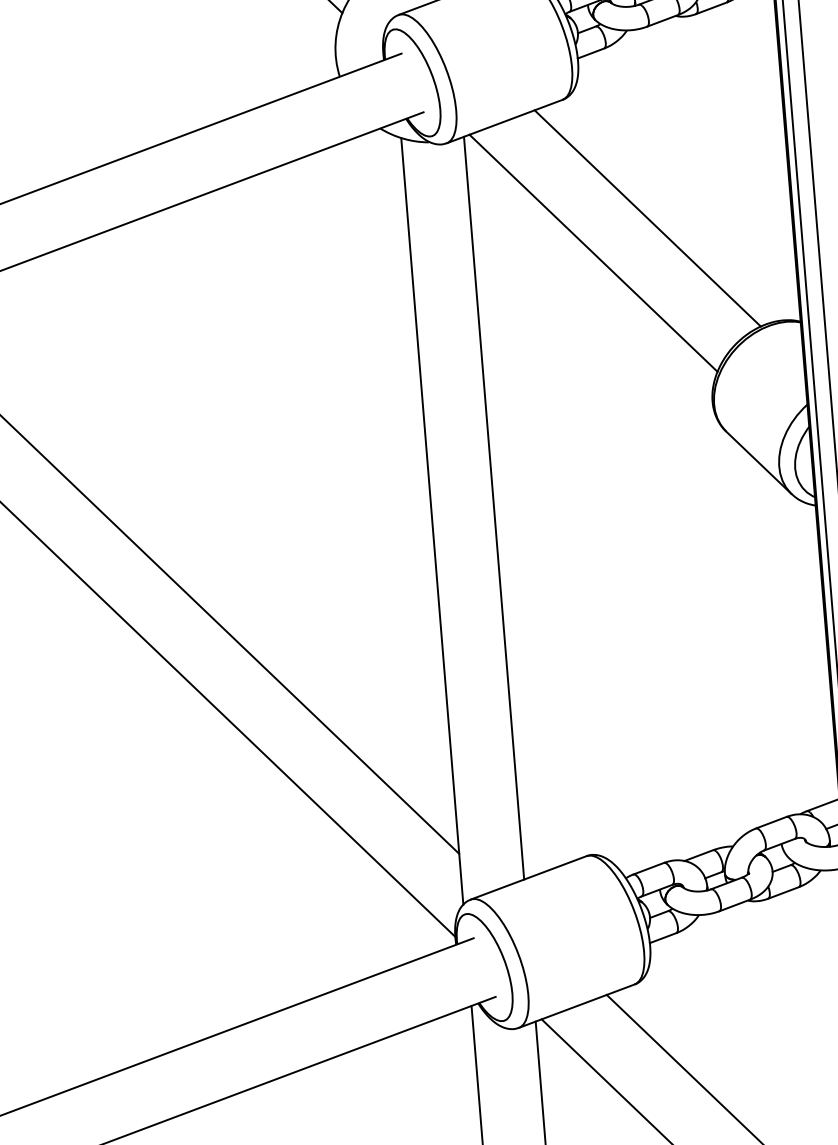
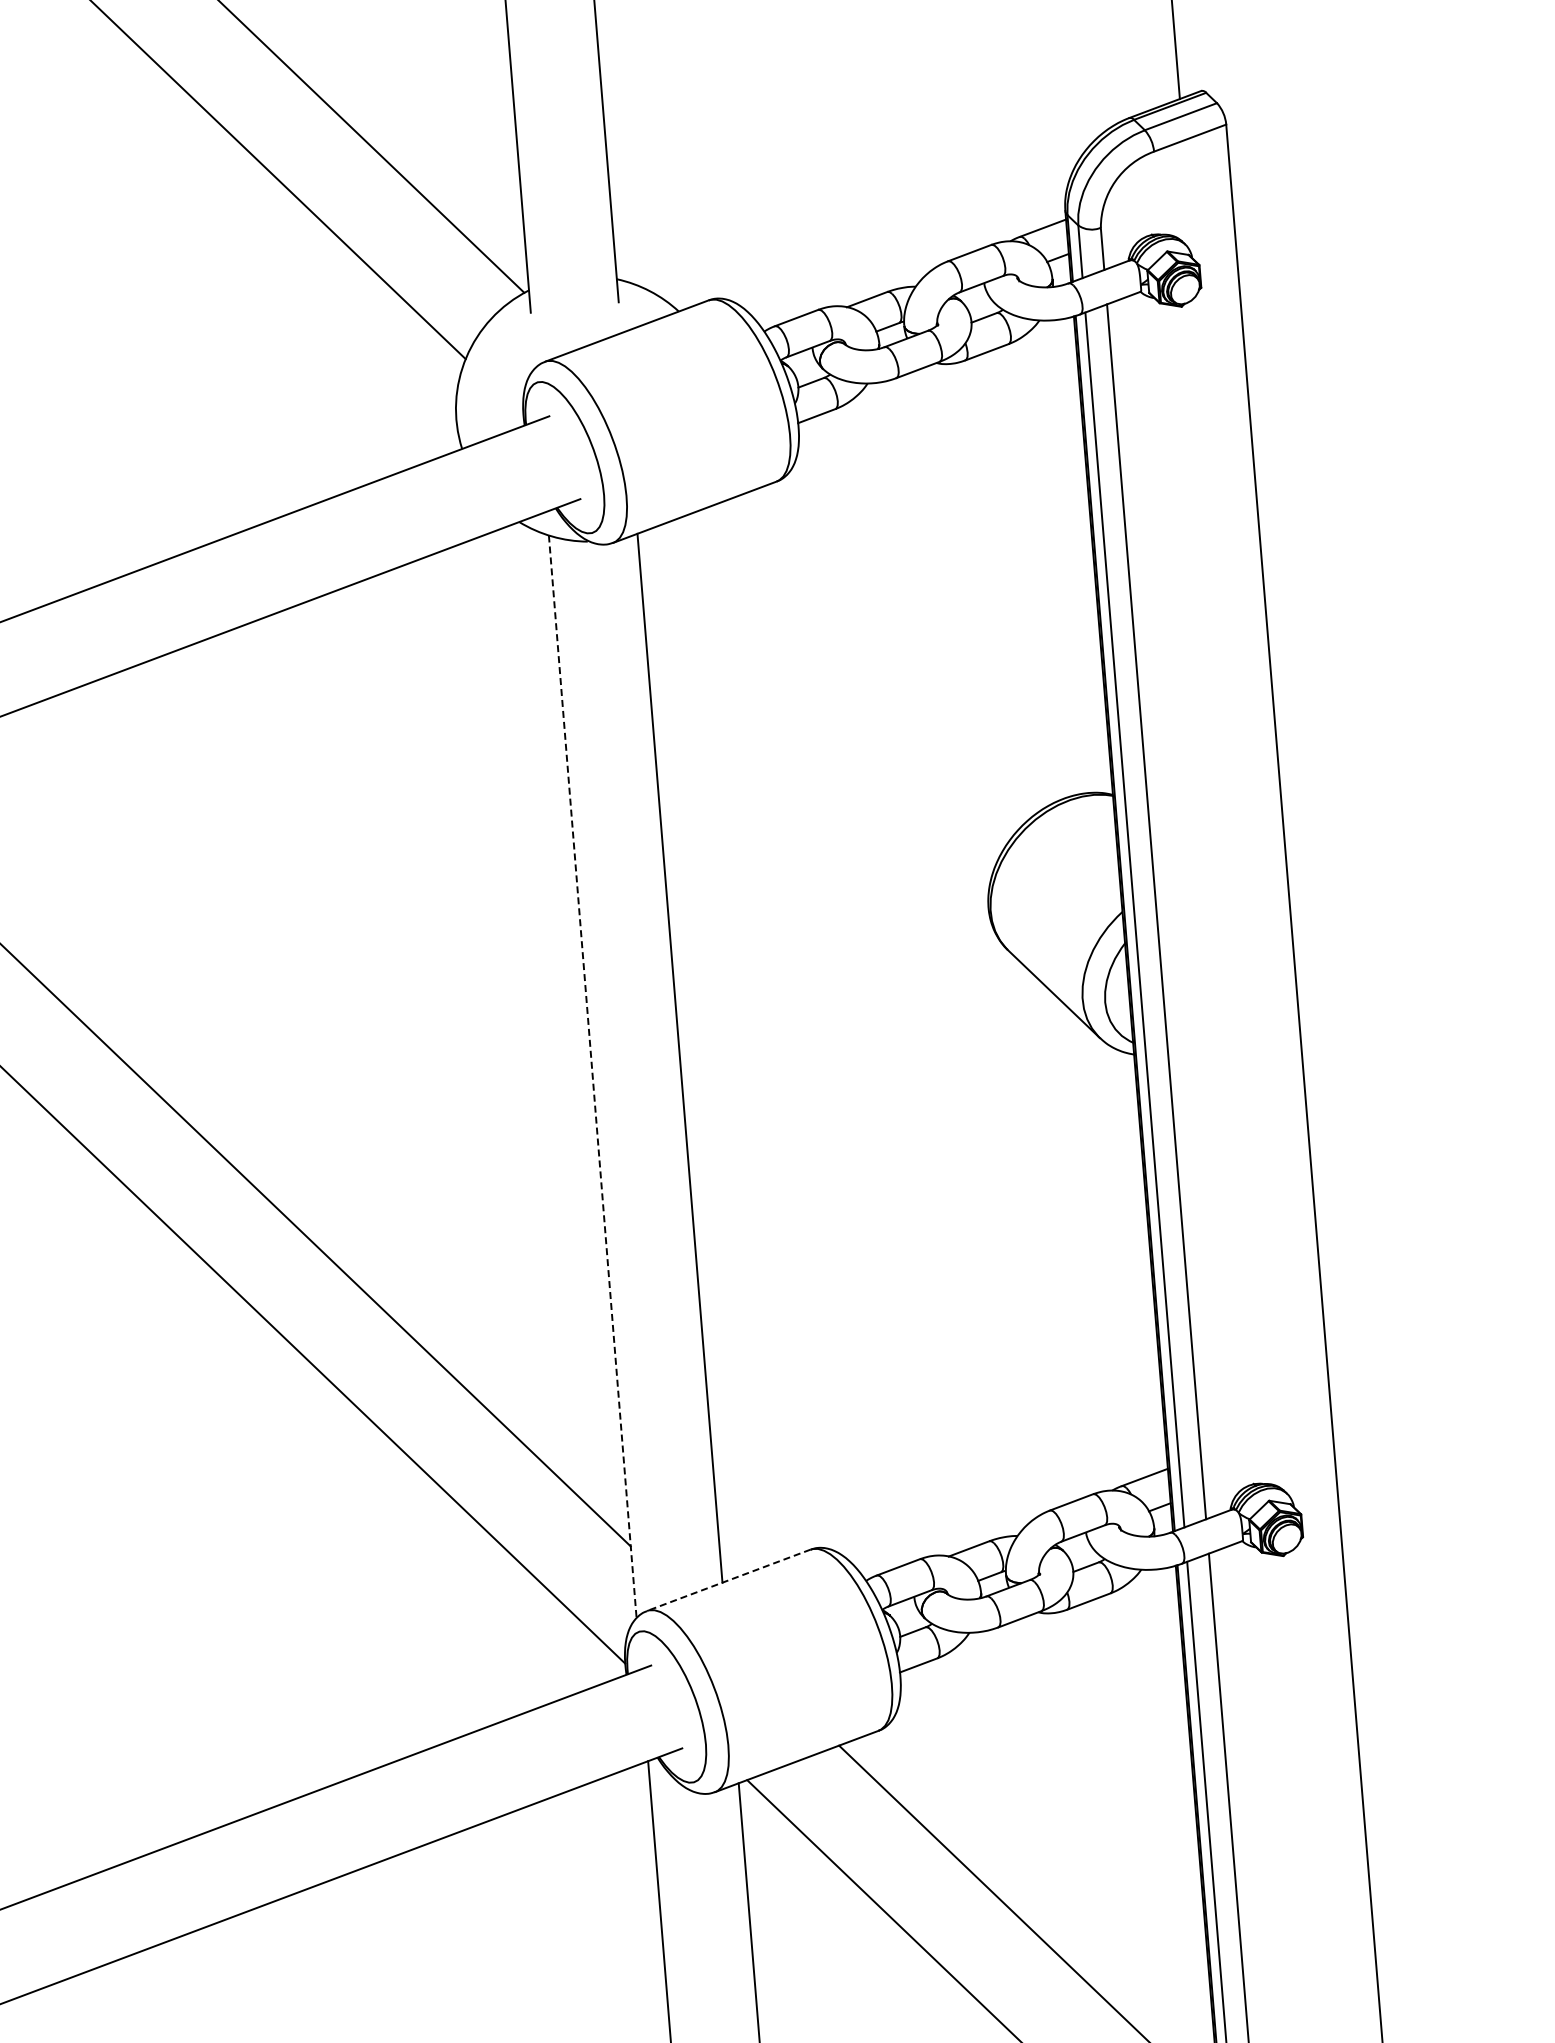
line: (647, 218) -> (896, 648), removed
line: (593, 252) -> (820, 697), removed
line: (432, 521) -> (592, 1077), solid -> dashed
line: (528, 878) -> (728, 1580), solid -> dashed

